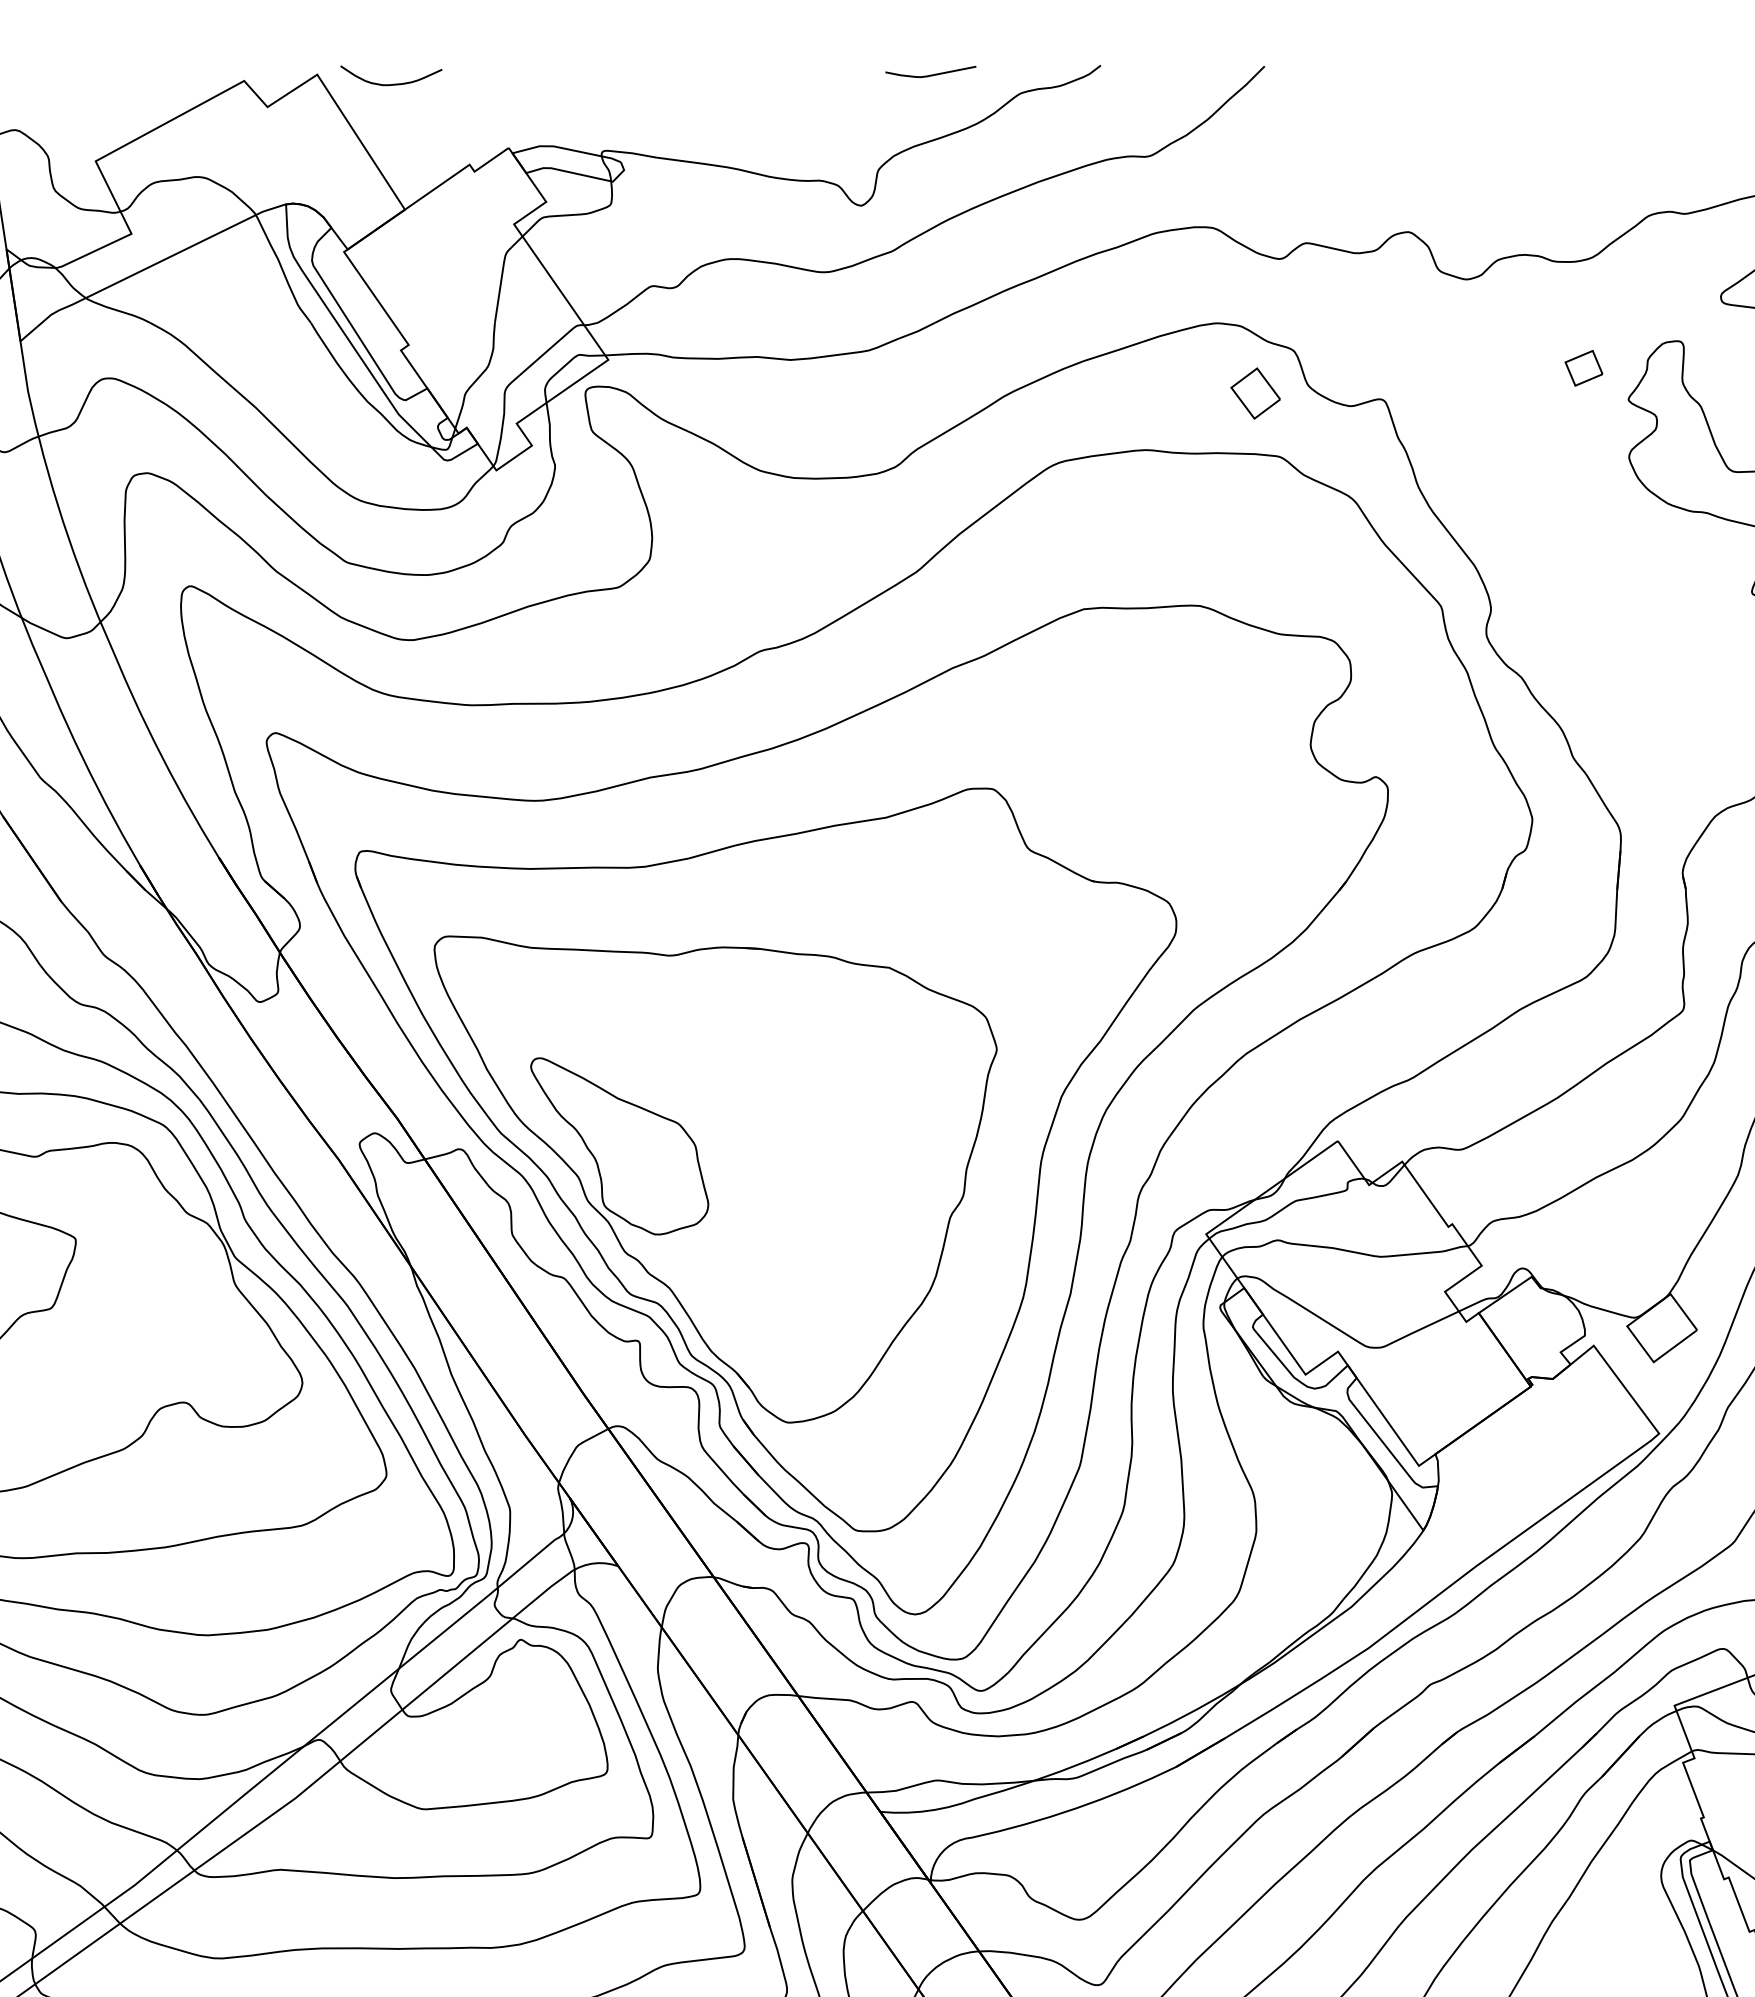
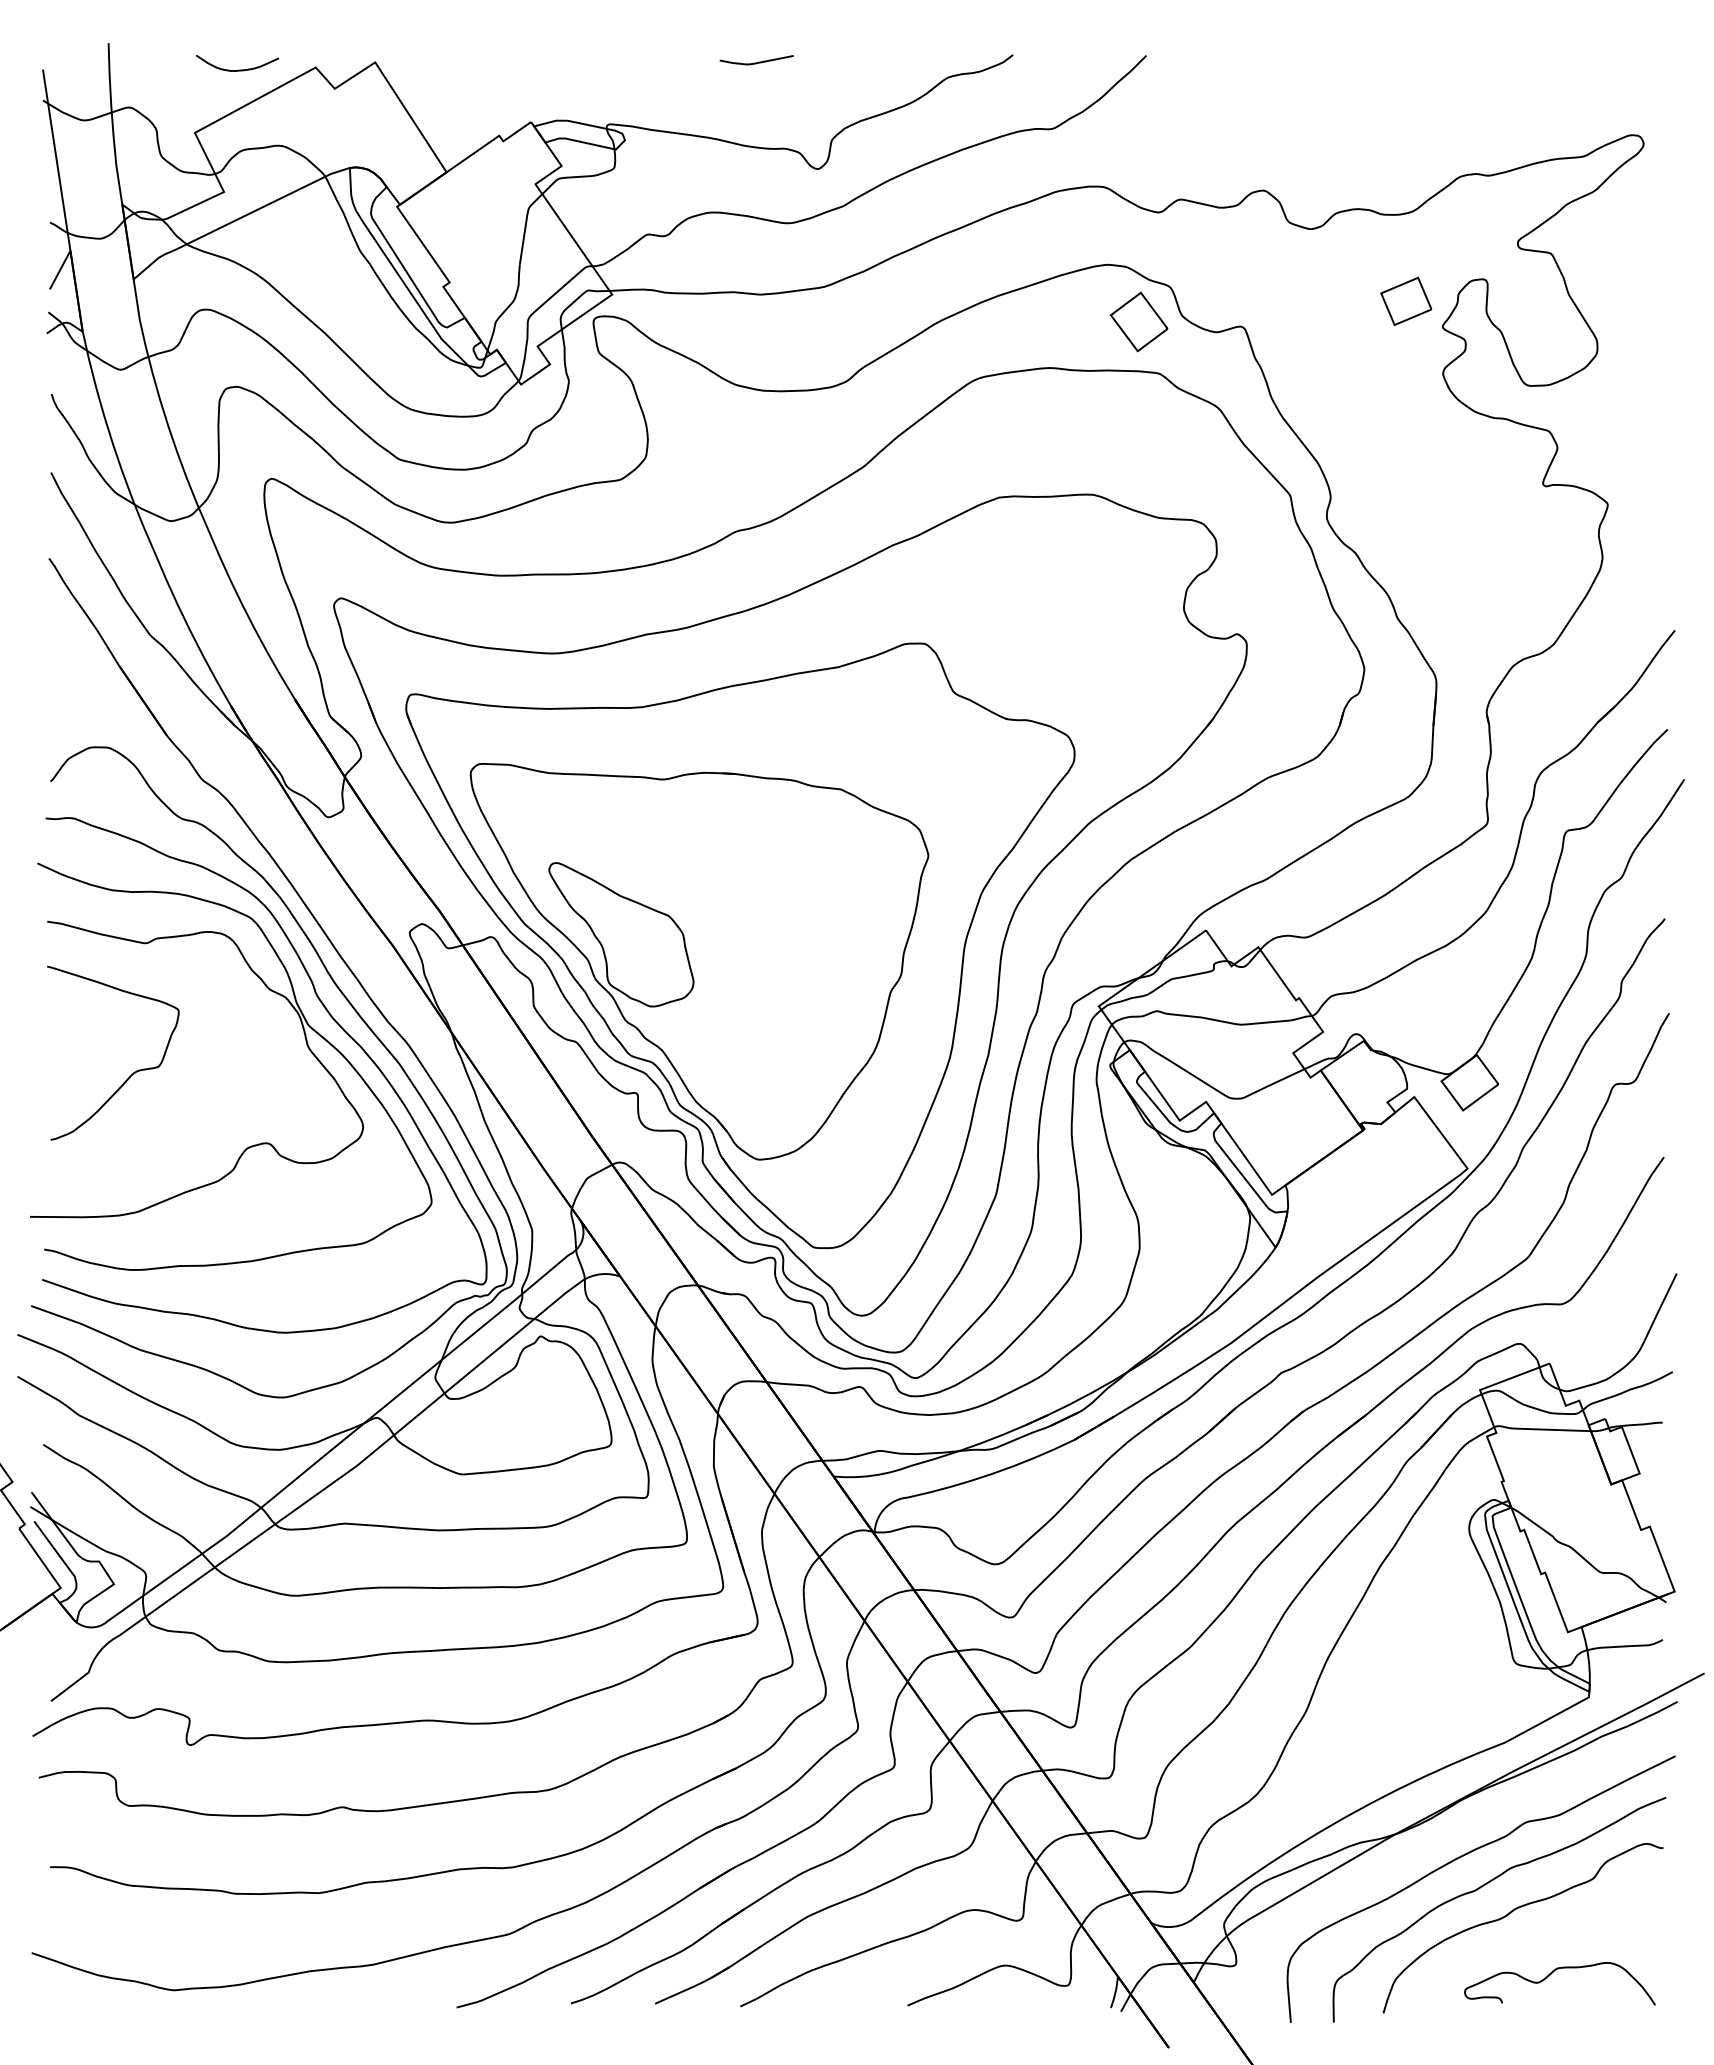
curve: (930, 74) -> (756, 62), moved
curve: (391, 83) -> (237, 69), moved
part: (1584, 368) -> (1406, 301), size x1.67
part: (1254, 392) -> (1138, 321), size x1.43

